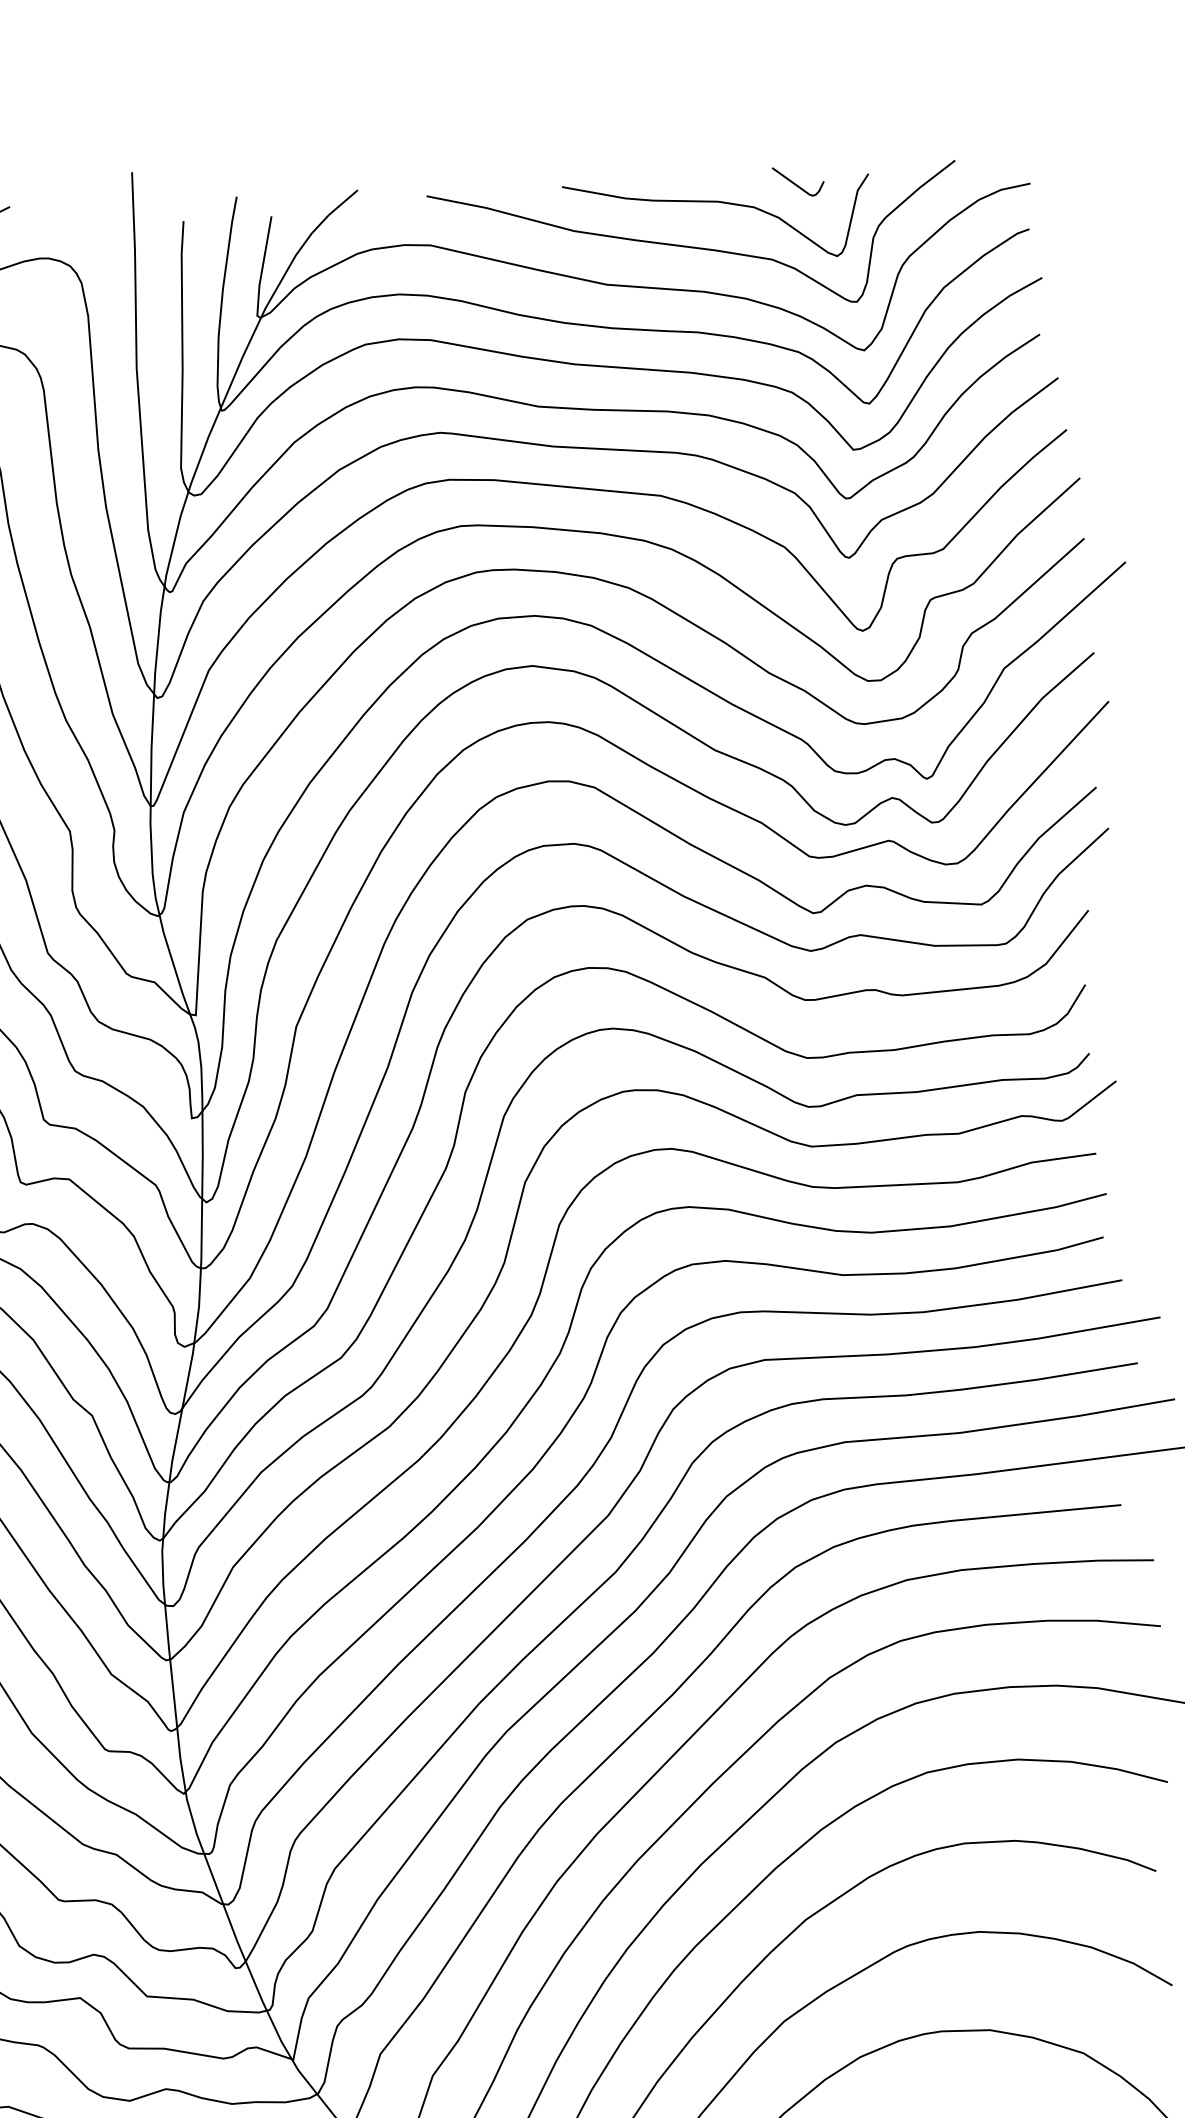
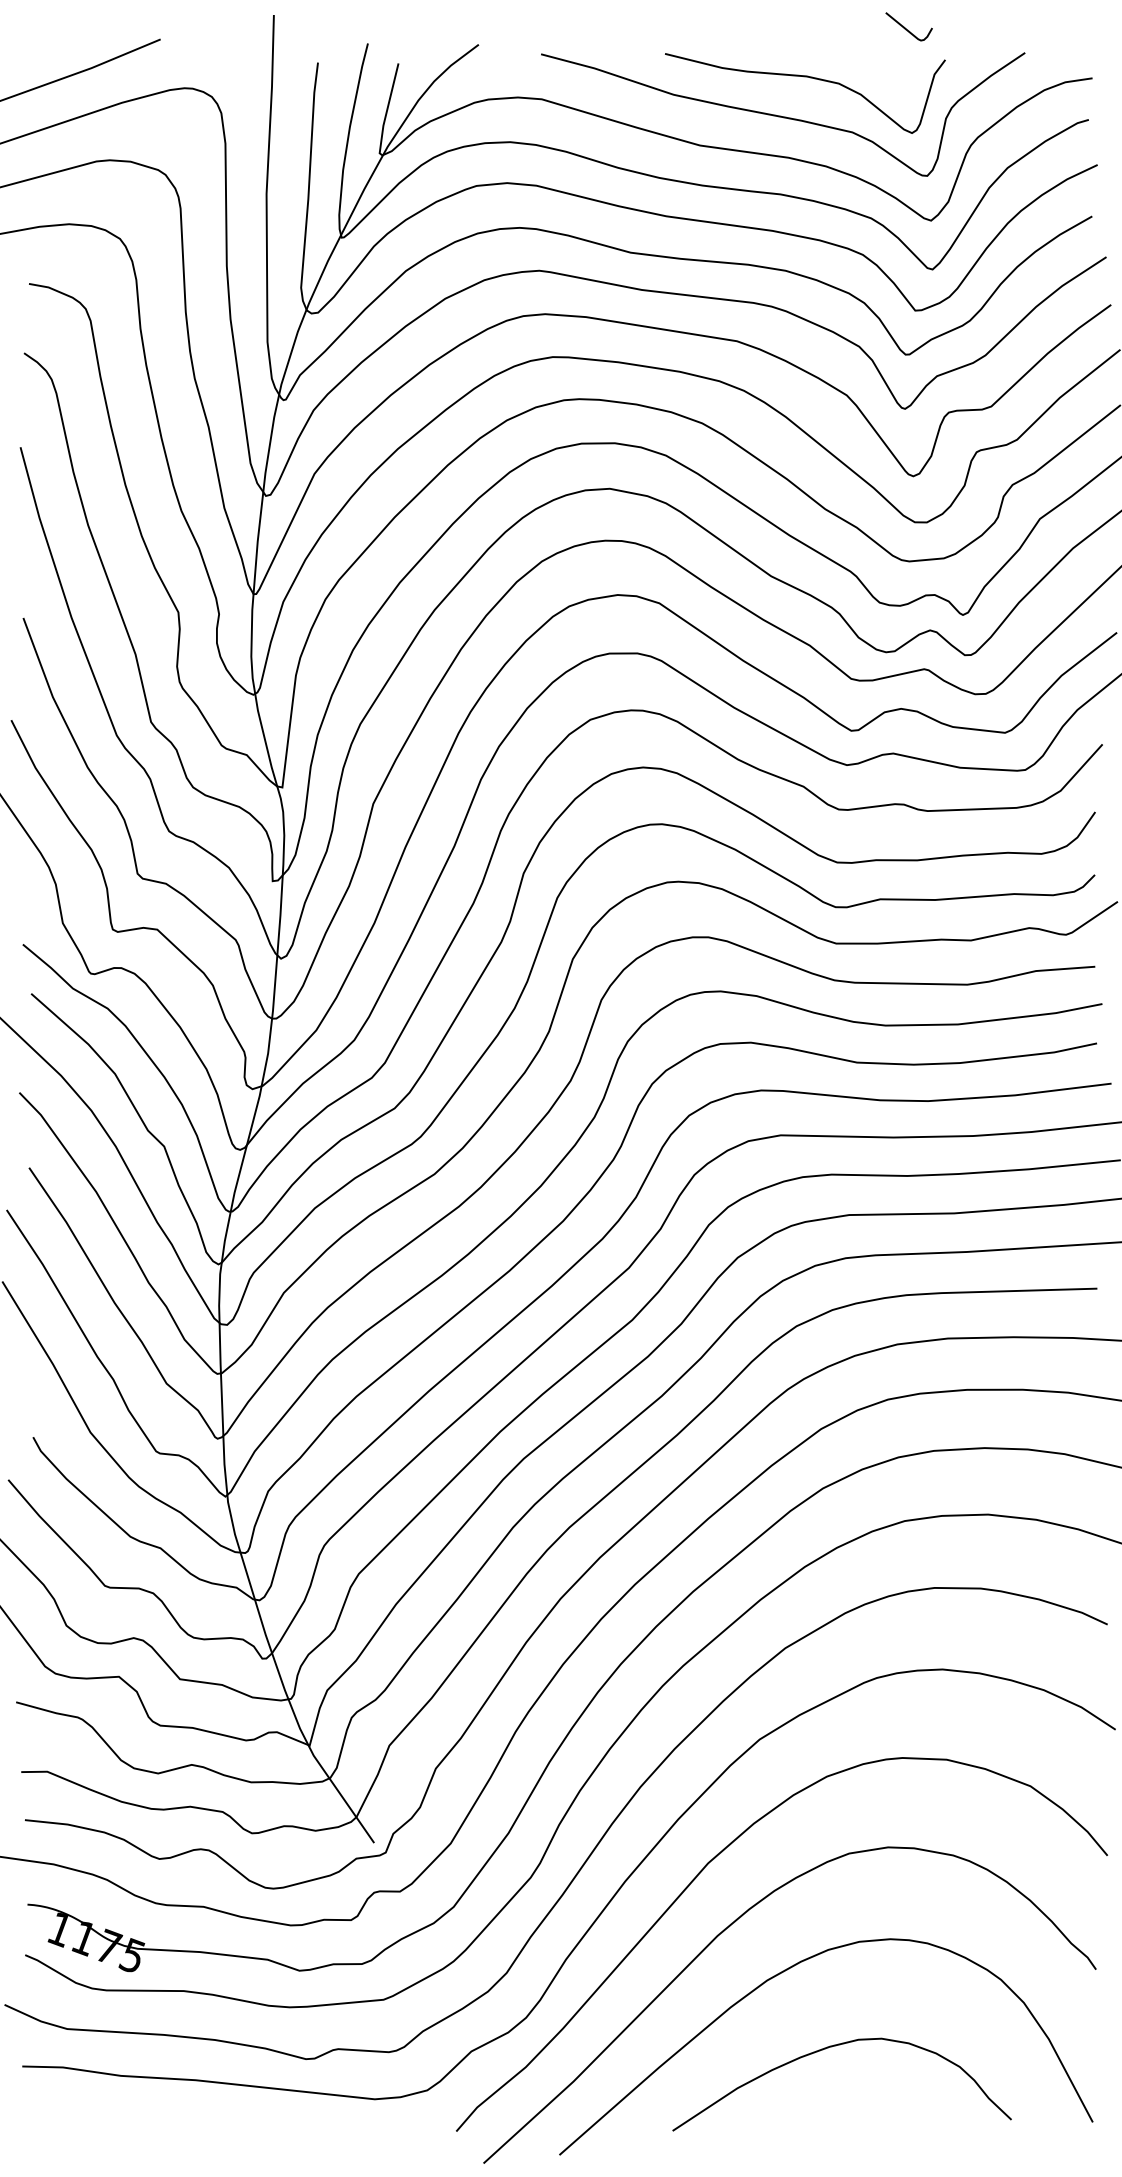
curve: (795, 183) -> (906, 28), moved

